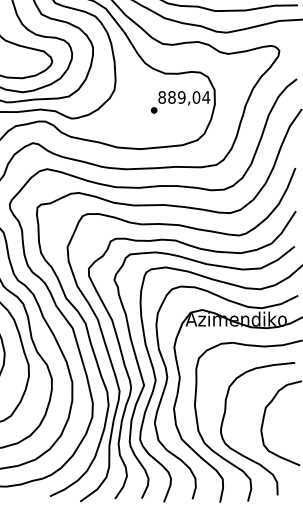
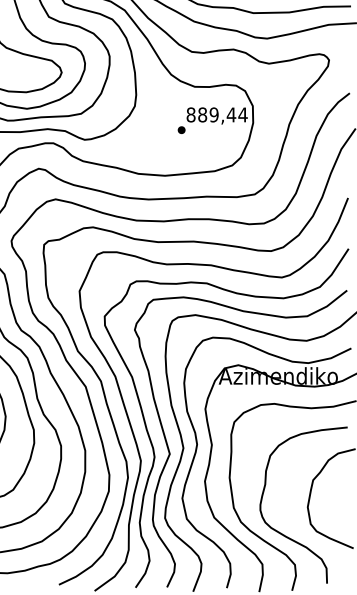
text: (196, 97) -> (231, 114), 889,04 -> 889,44

